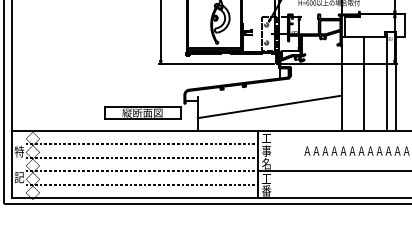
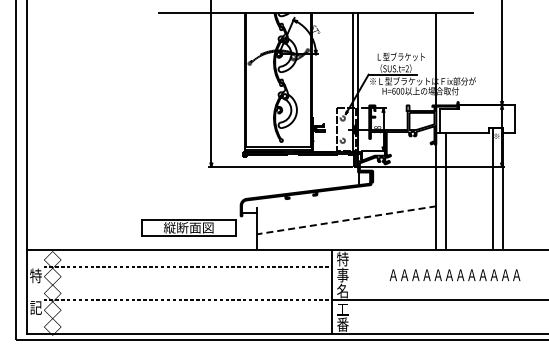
line: (364, 82) -> (446, 190), moved
line: (269, 107) -> (346, 220), solid -> dashed
text: (266, 137) -> (342, 258), 工 -> 特
line: (141, 157) -> (187, 283), removed
line: (141, 185) -> (187, 317), removed

